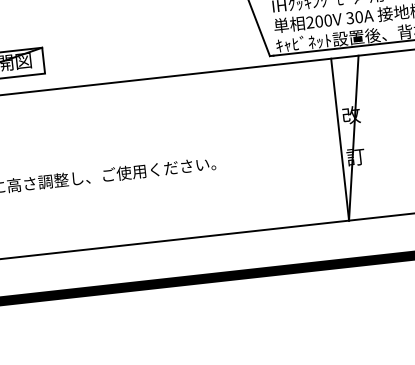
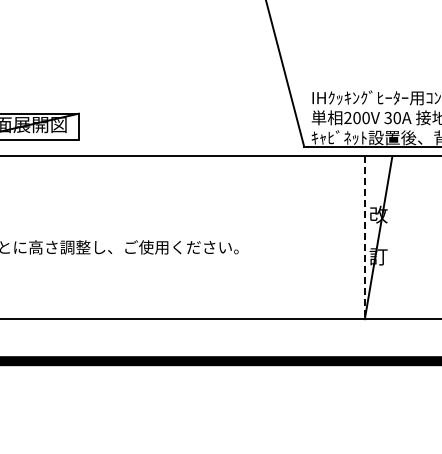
line: (339, 140) -> (364, 238), solid -> dashed

